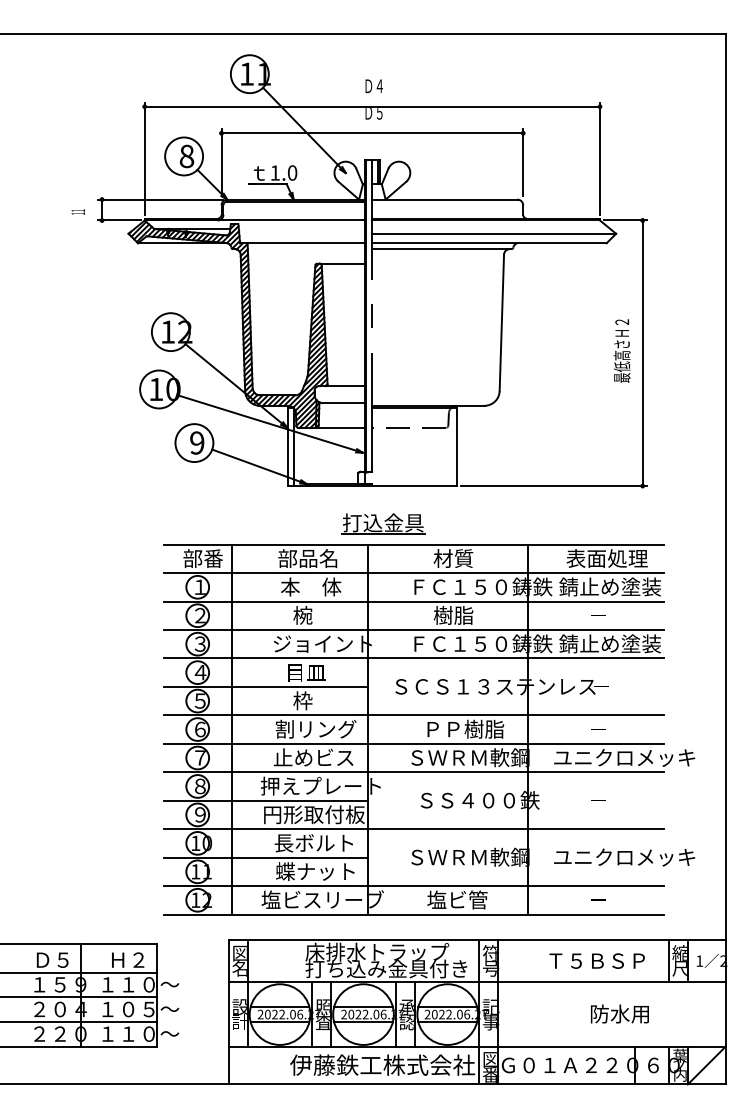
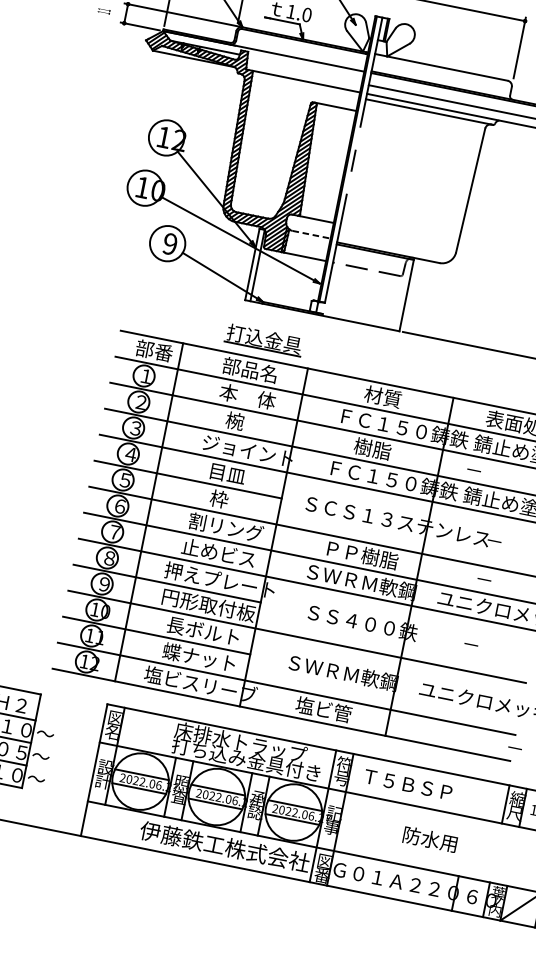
line: (343, 403) -> (311, 234), solid -> dashed
part: (383, 523) -> (264, 339), moved
text: (598, 615) -> (473, 470), moved
text: (598, 899) -> (514, 747), moved
text: (596, 960) -> (407, 784), moved
text: (619, 1013) -> (429, 838), moved

